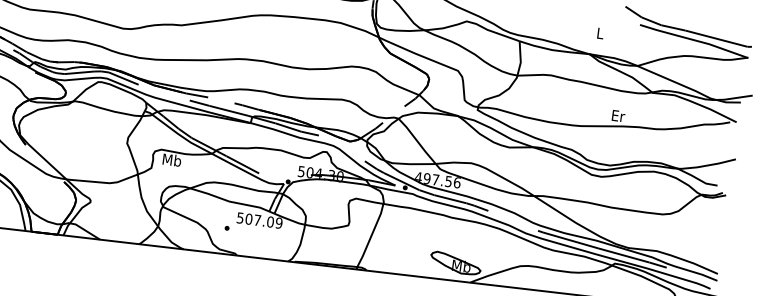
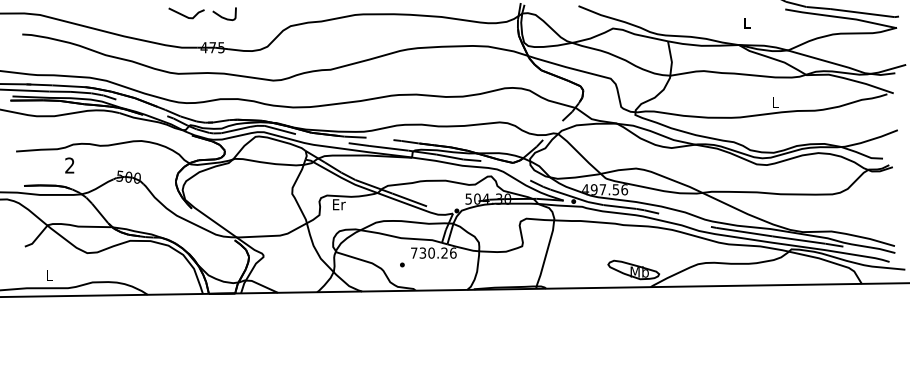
text: (618, 115) -> (775, 102), Er -> L
text: (171, 160) -> (338, 204), Mb -> Er
text: (259, 219) -> (433, 252), 507.09 -> 730.26

